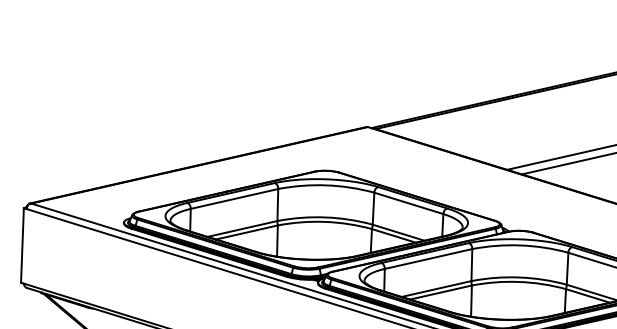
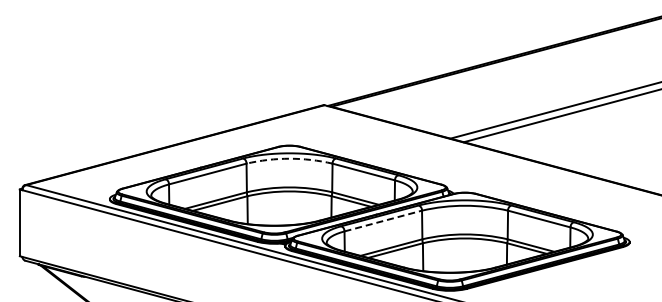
arc: (326, 185) -> (289, 158), solid -> dashed
line: (428, 258) -> (383, 220), solid -> dashed

